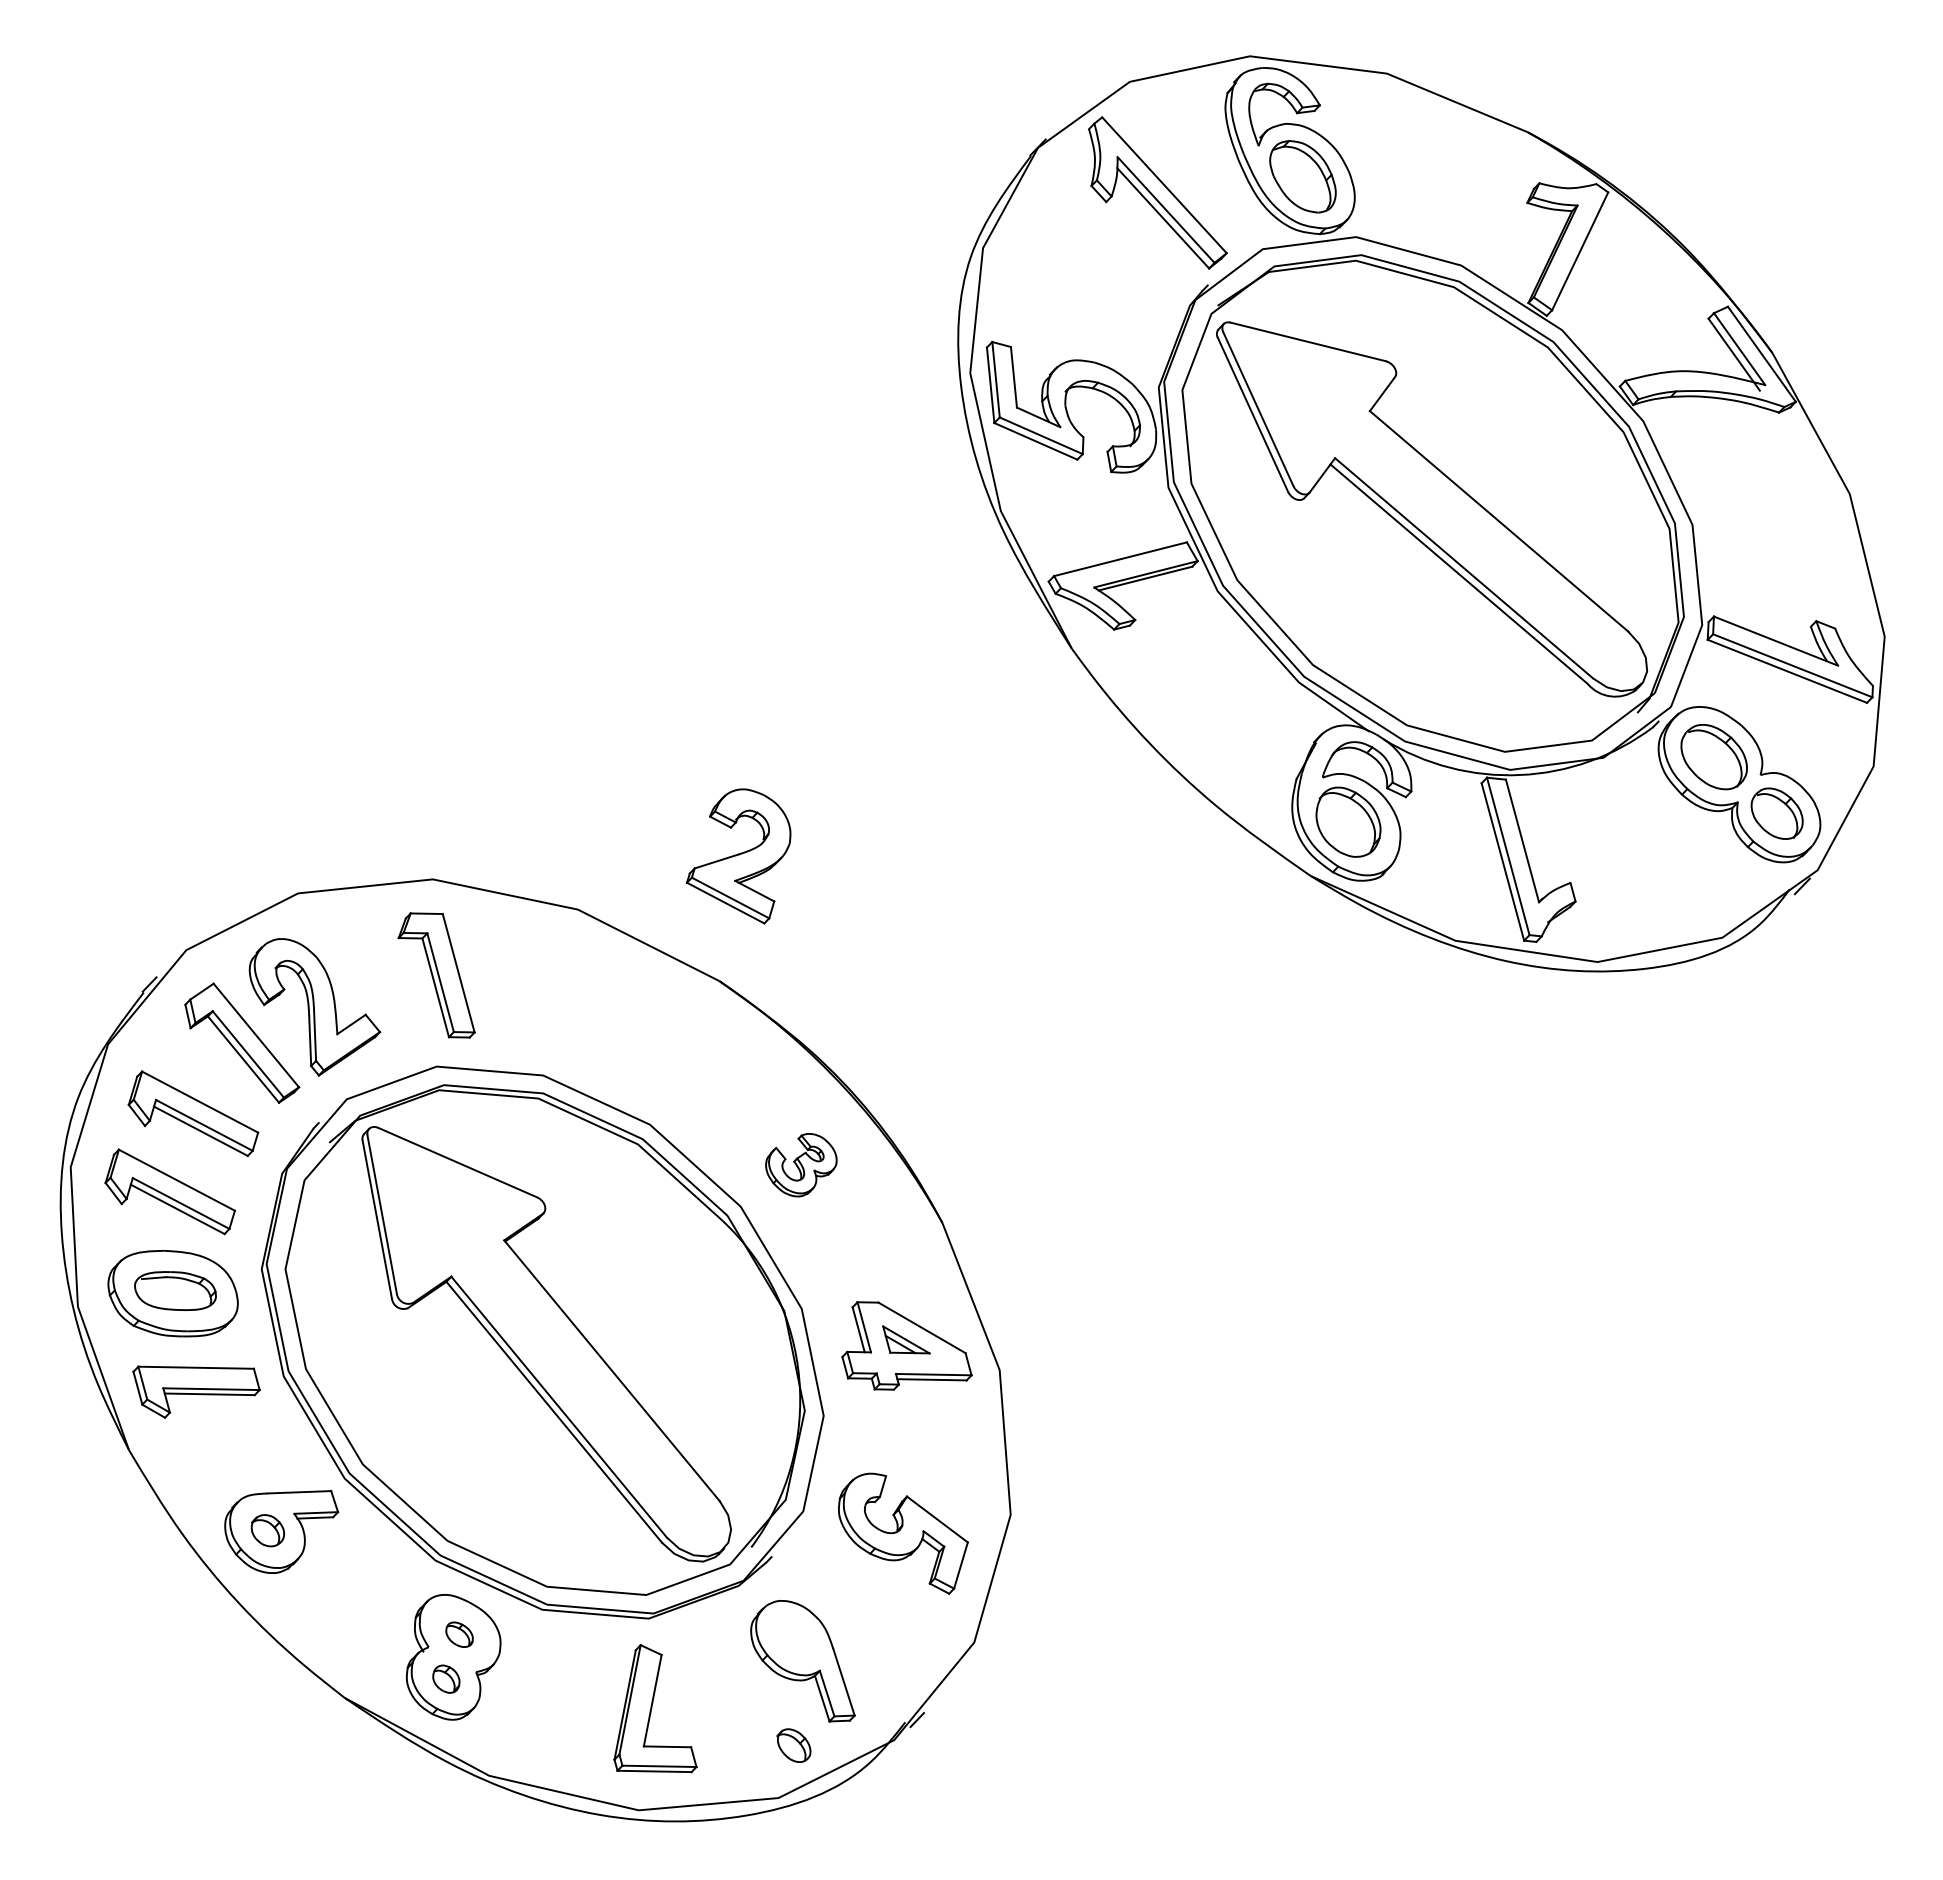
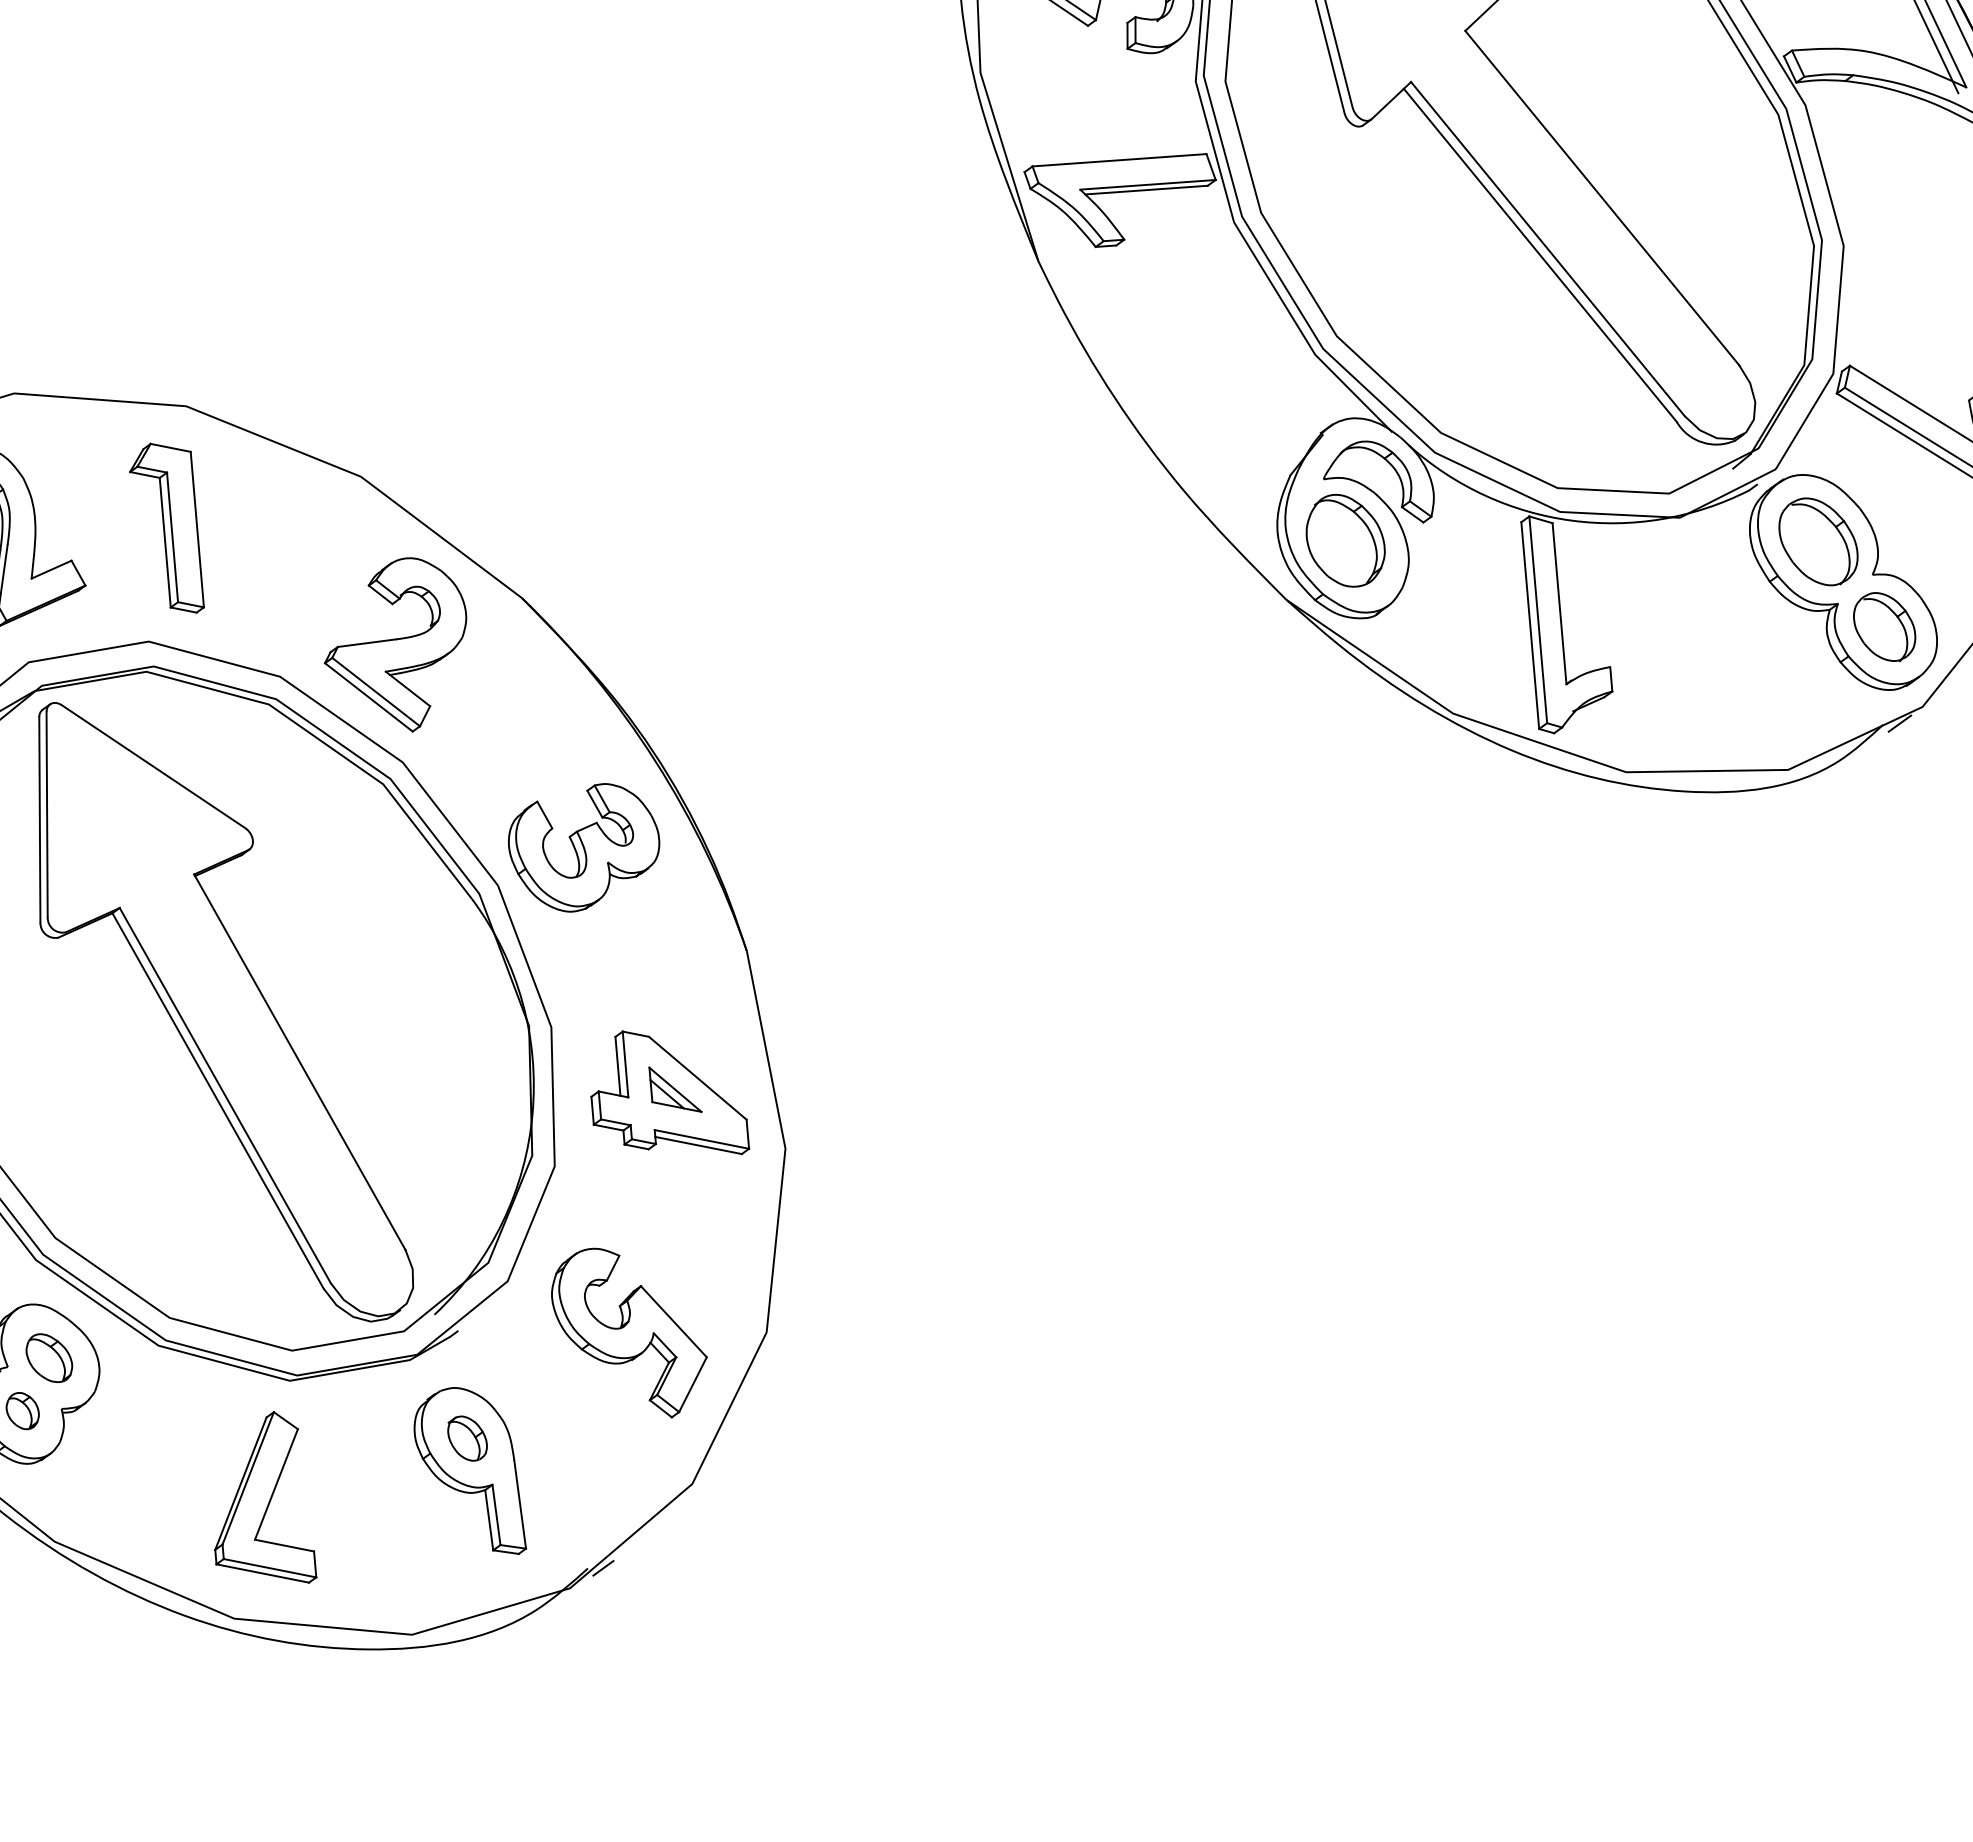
part: (738, 856) -> (395, 641), moved
part: (801, 1165) -> (583, 847), size x1.67
part: (459, 1634) -> (49, 1358), size x1.43
part: (793, 1745) -> (466, 1438), moved

